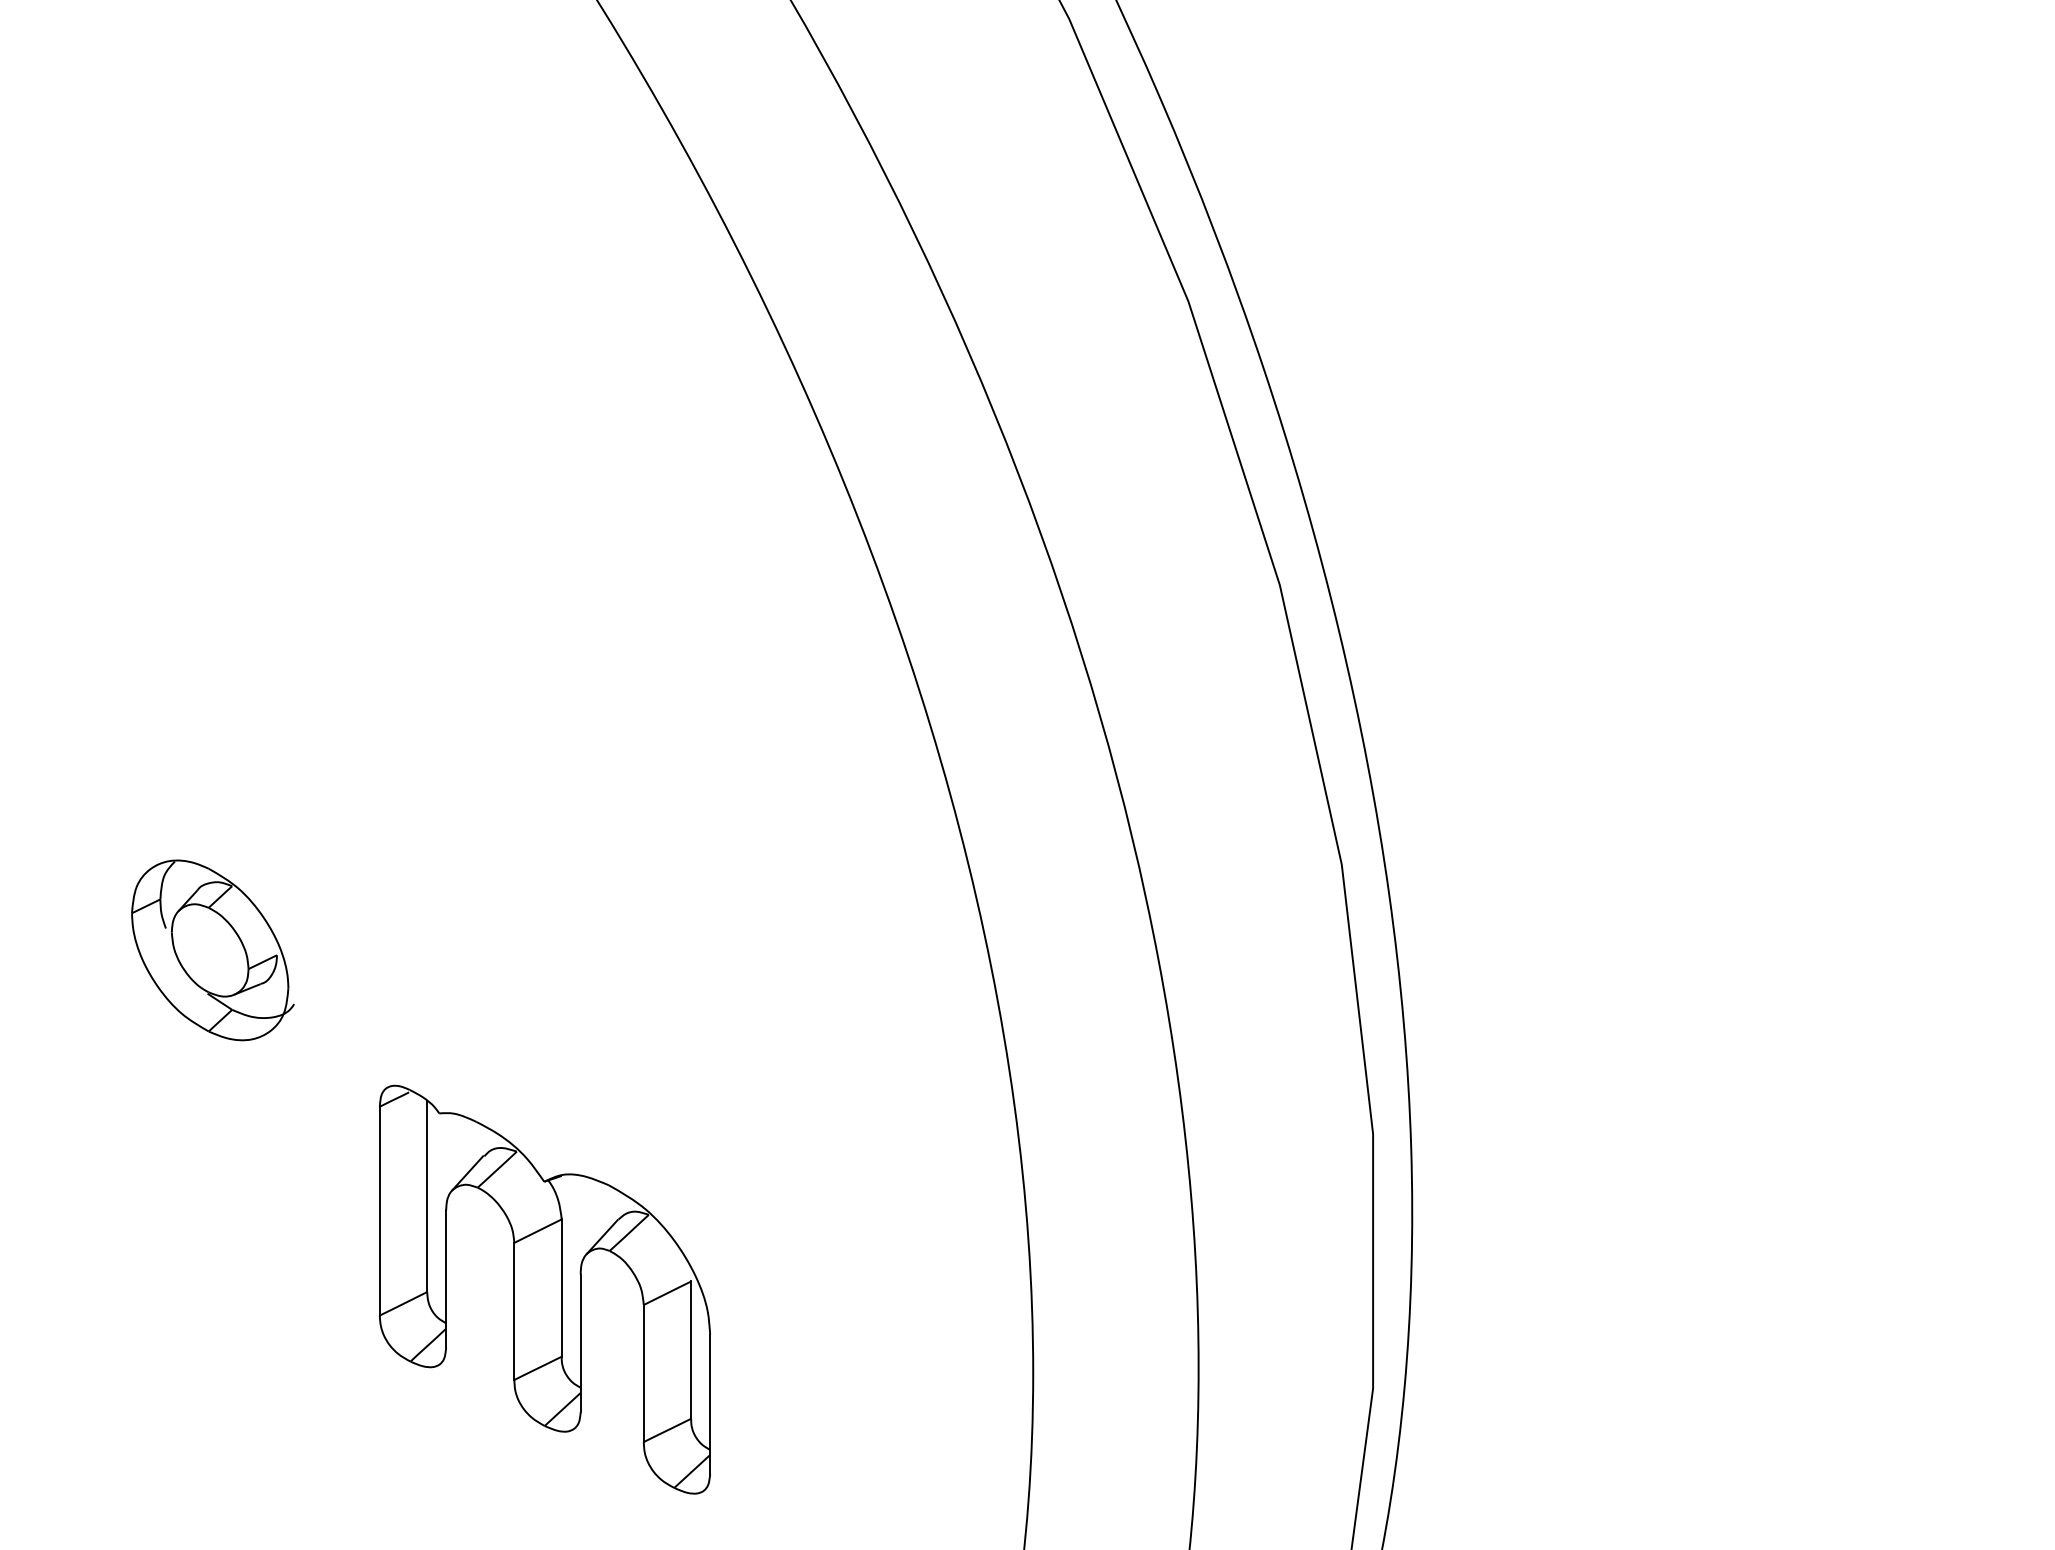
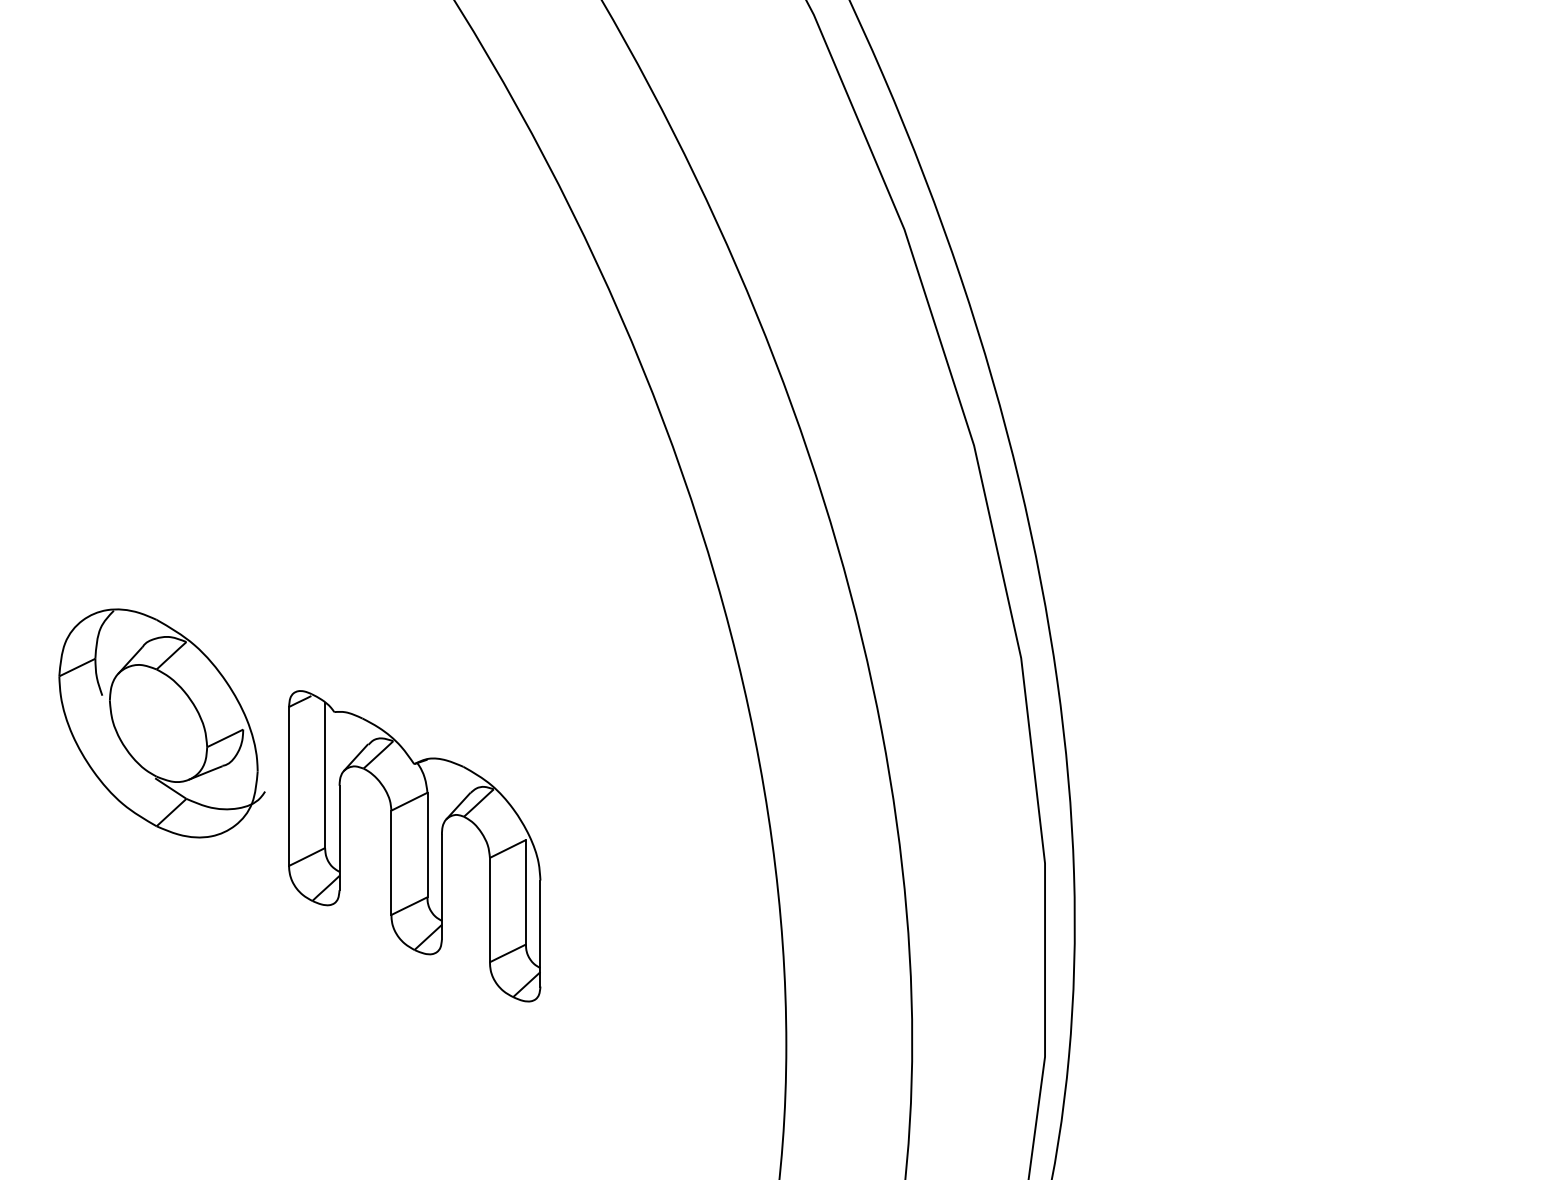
part: (212, 950) -> (161, 723), size x1.67
part: (544, 1289) -> (414, 846), moved

